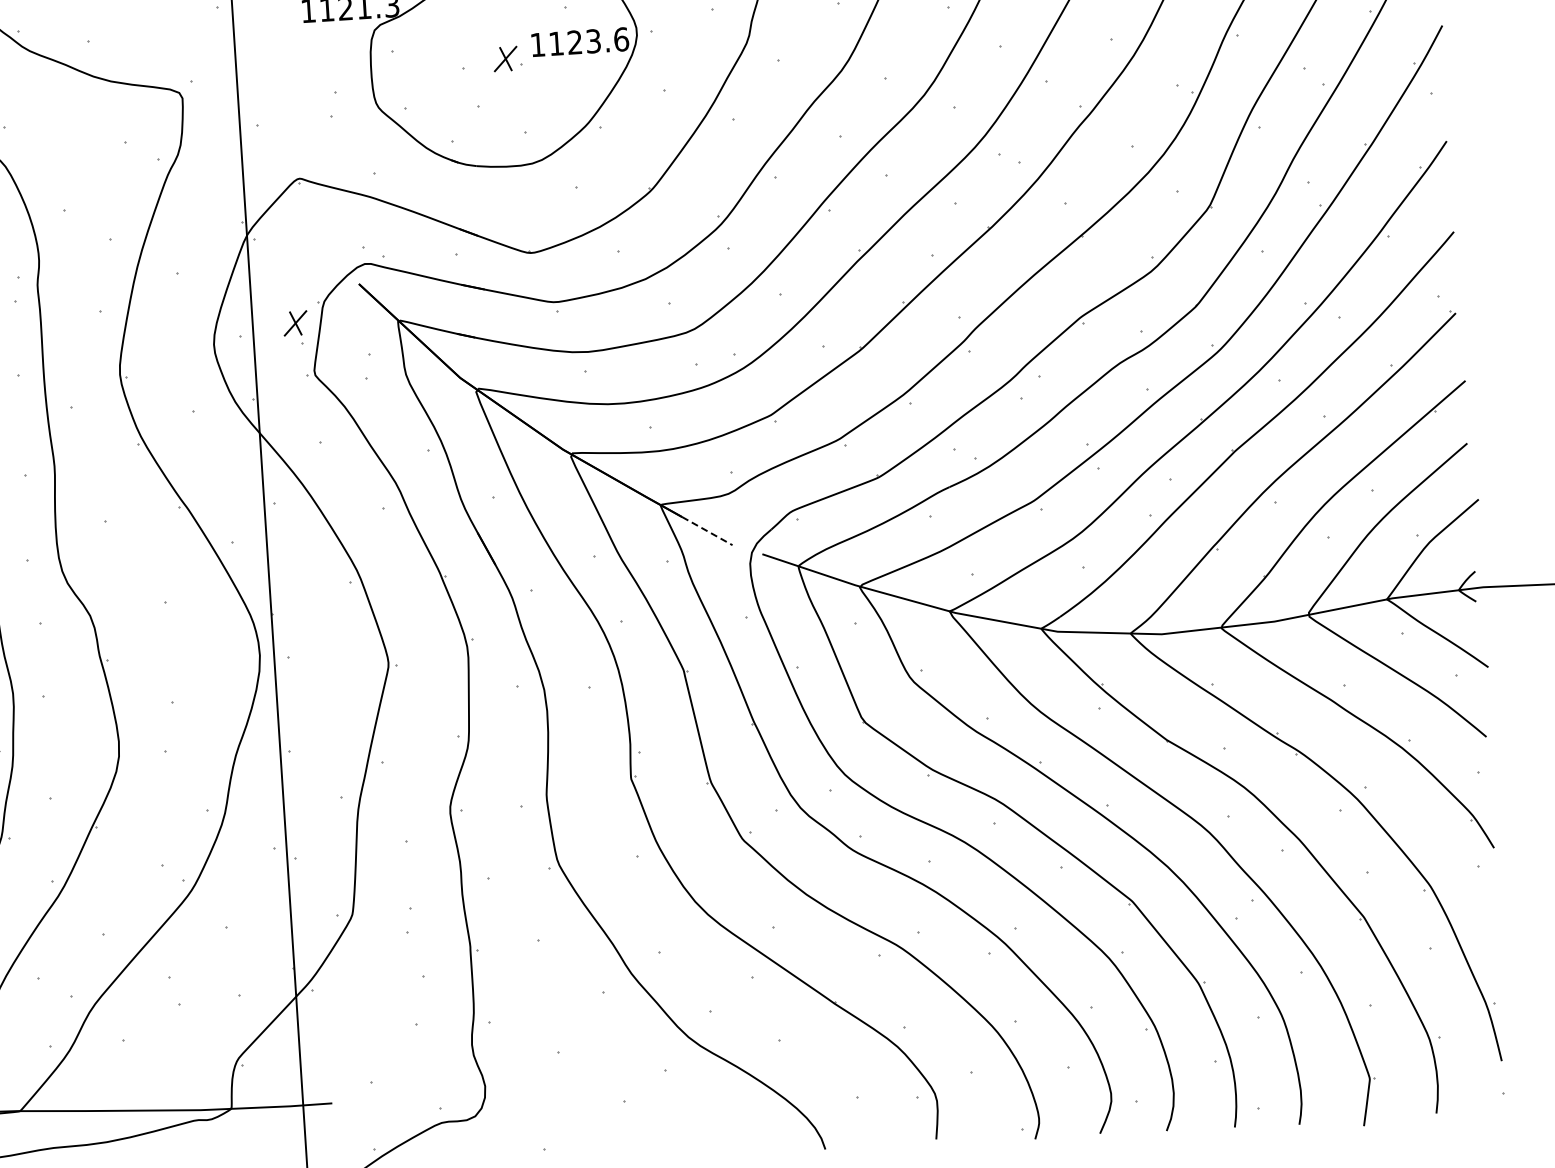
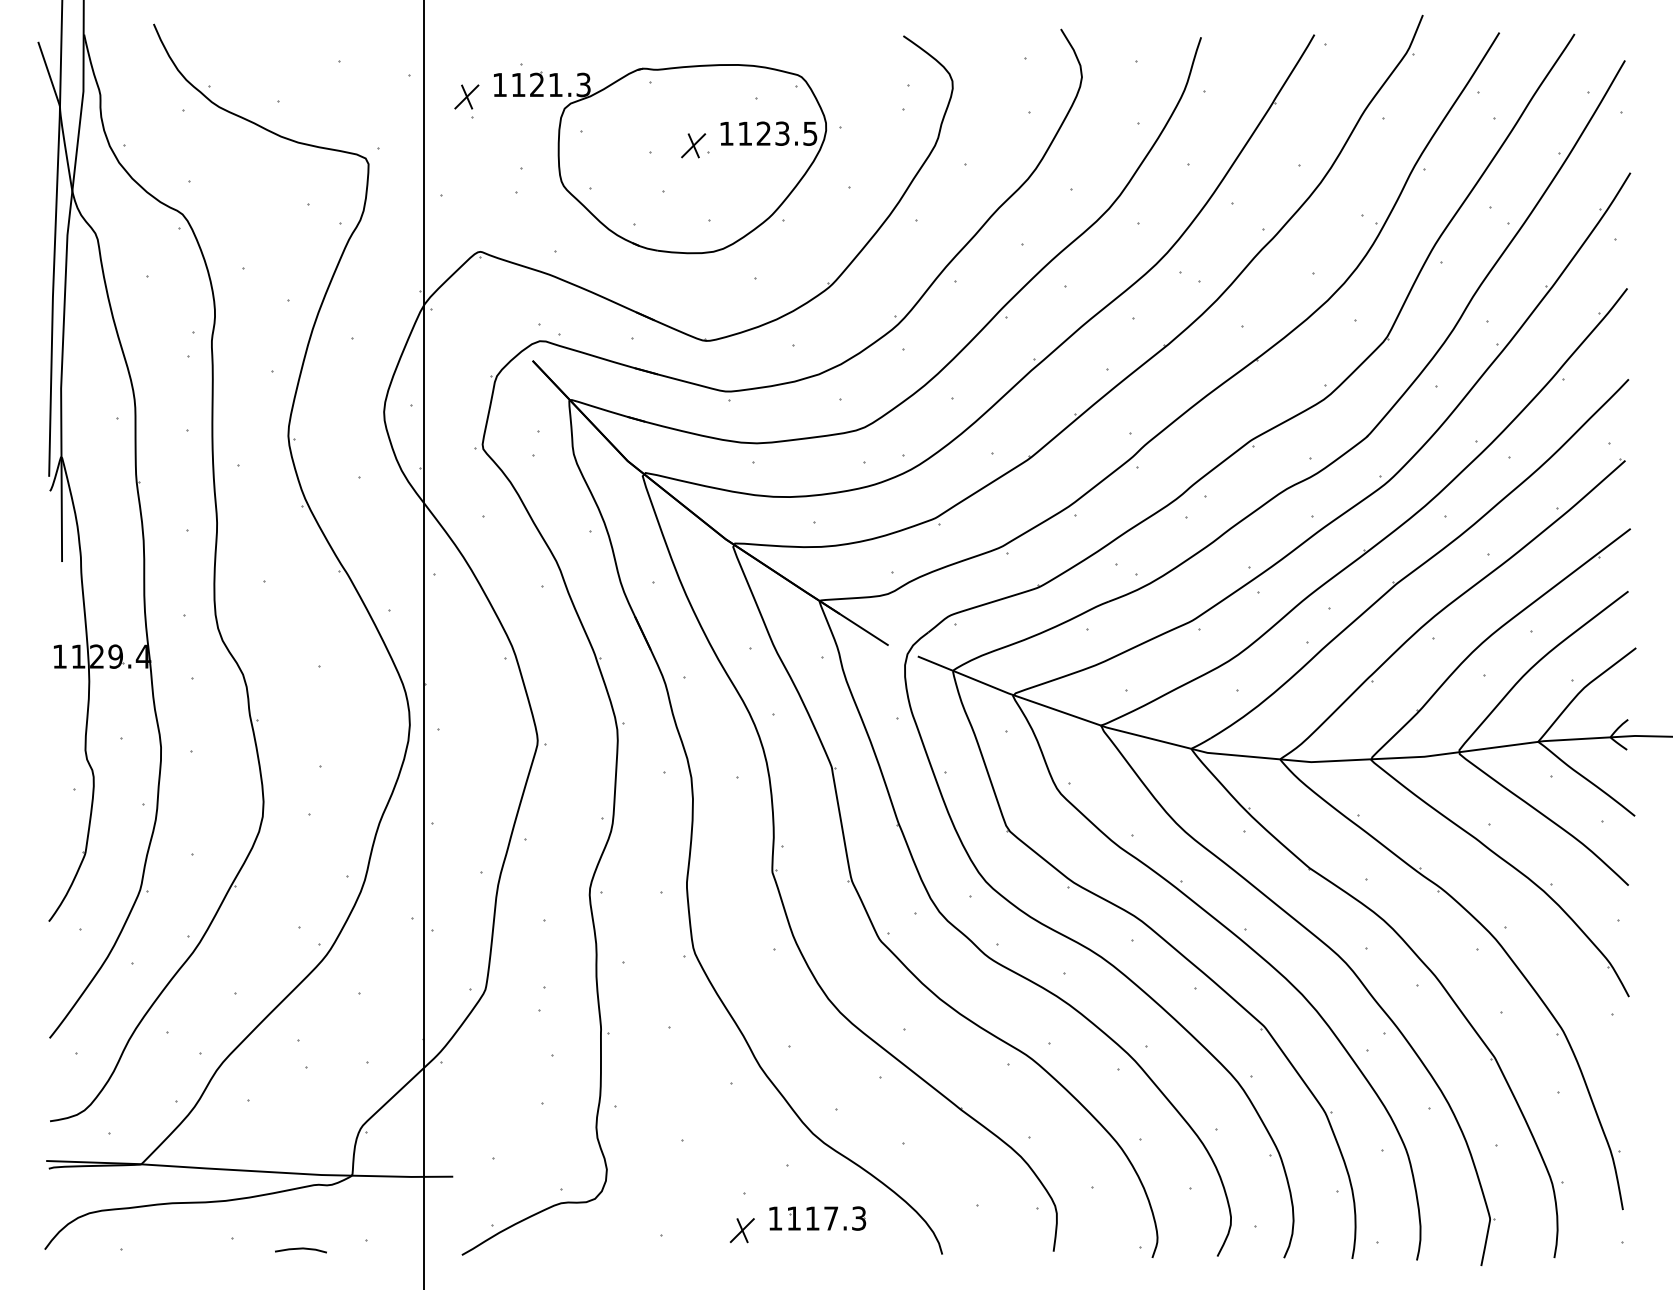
text: (621, 39) -> (810, 133), 1123.6 -> 1123.5
part: (295, 327) -> (466, 101), moved
line: (707, 530) -> (864, 629), dashed -> solid
part: (698, 1121) -> (817, 1218), added
part: (623, 1138) -> (741, 1230), added

